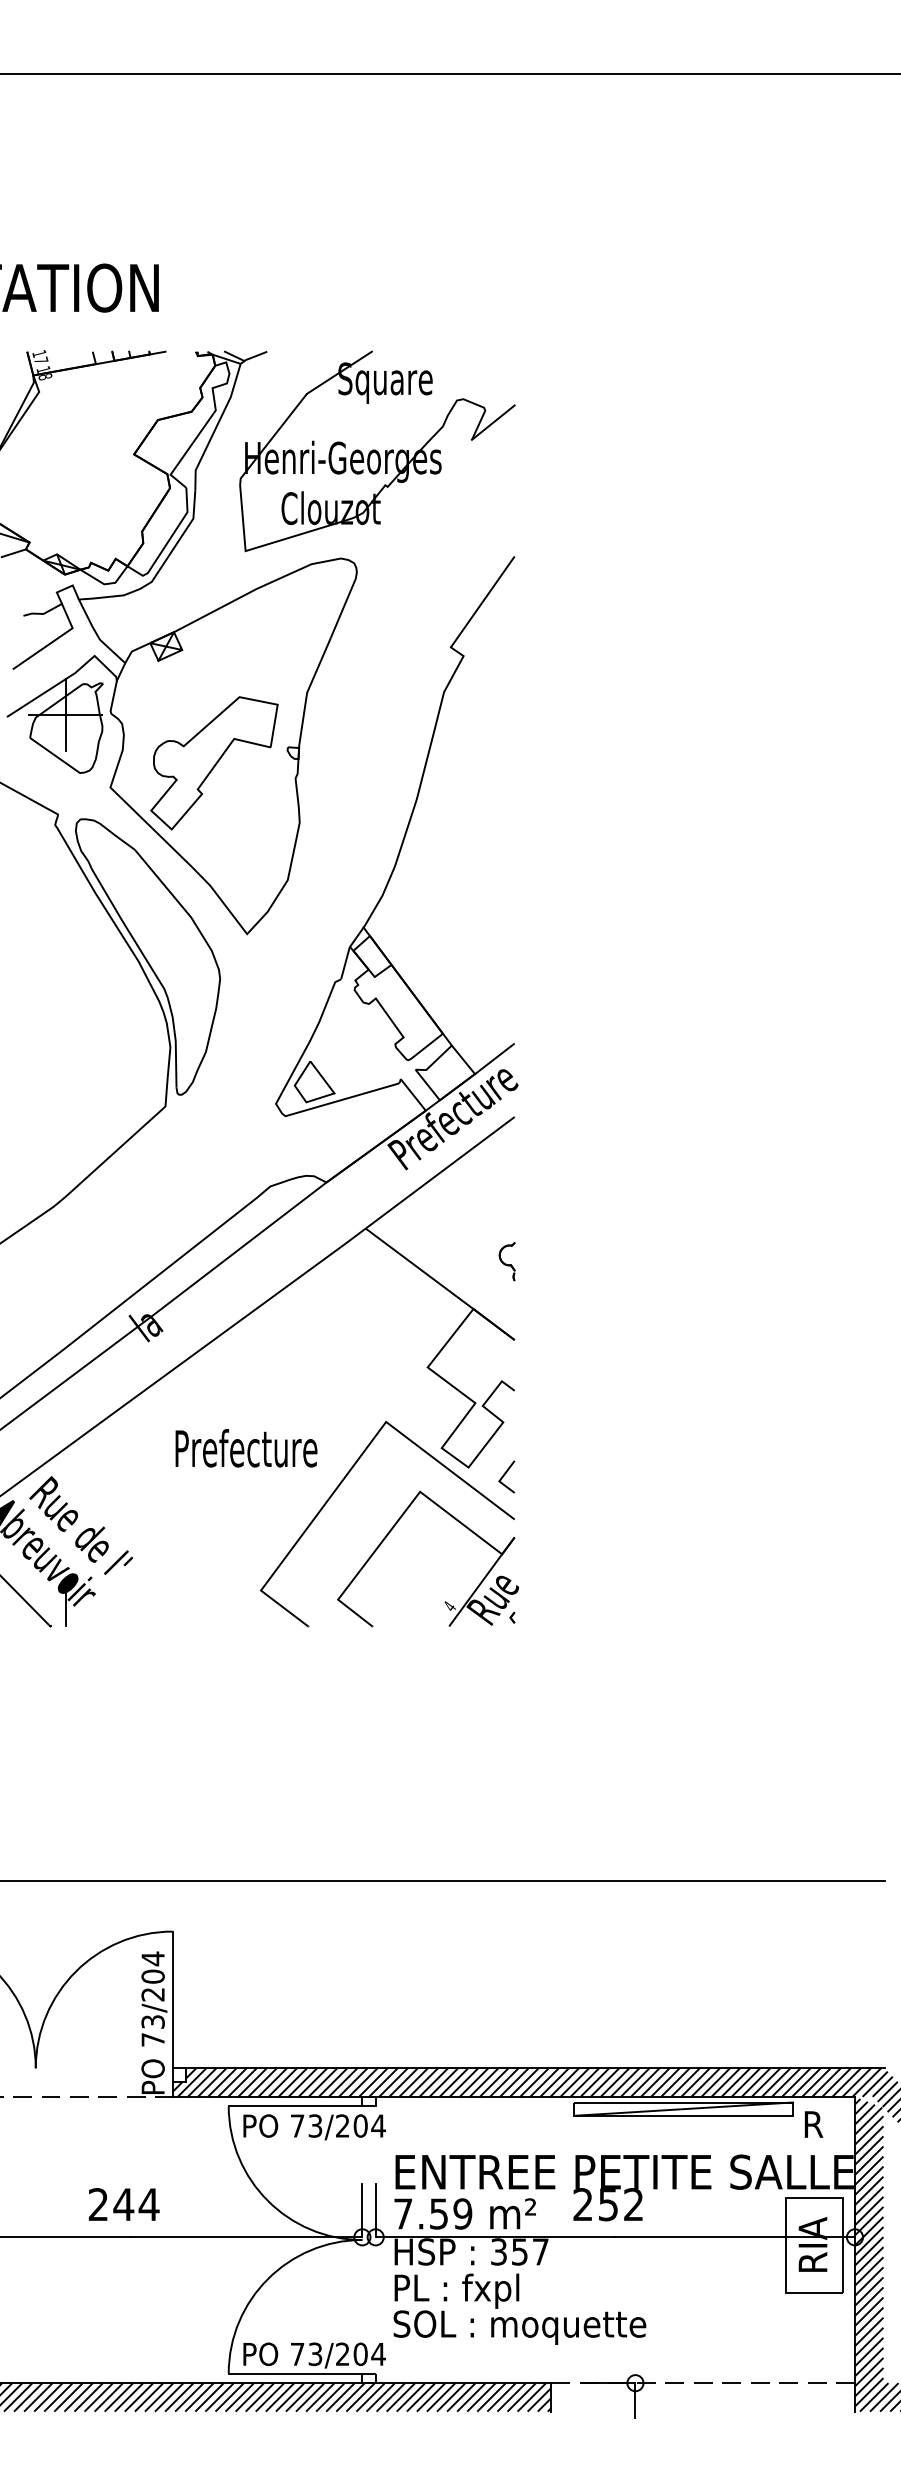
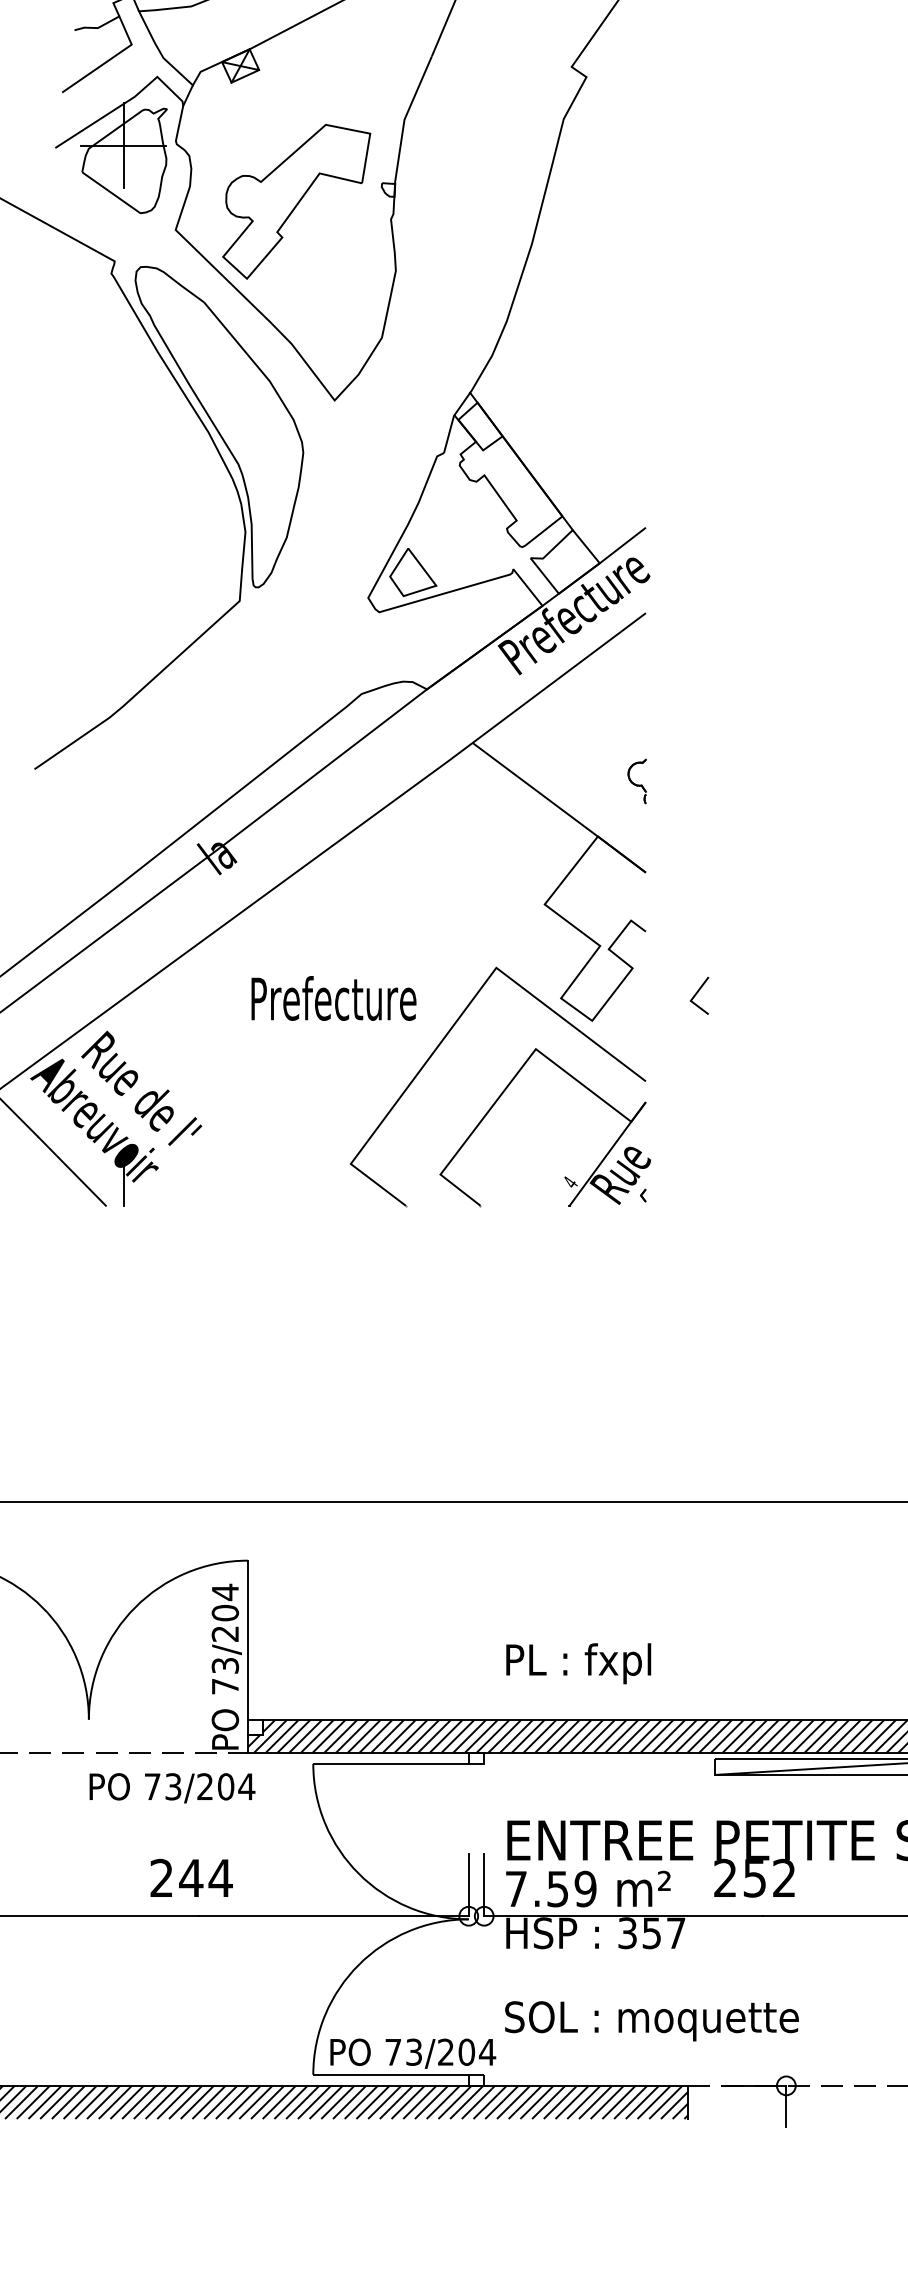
line: (504, 1476) -> (696, 995), moved
text: (314, 2127) -> (172, 1788), moved
text: (456, 2290) -> (578, 1662), moved

